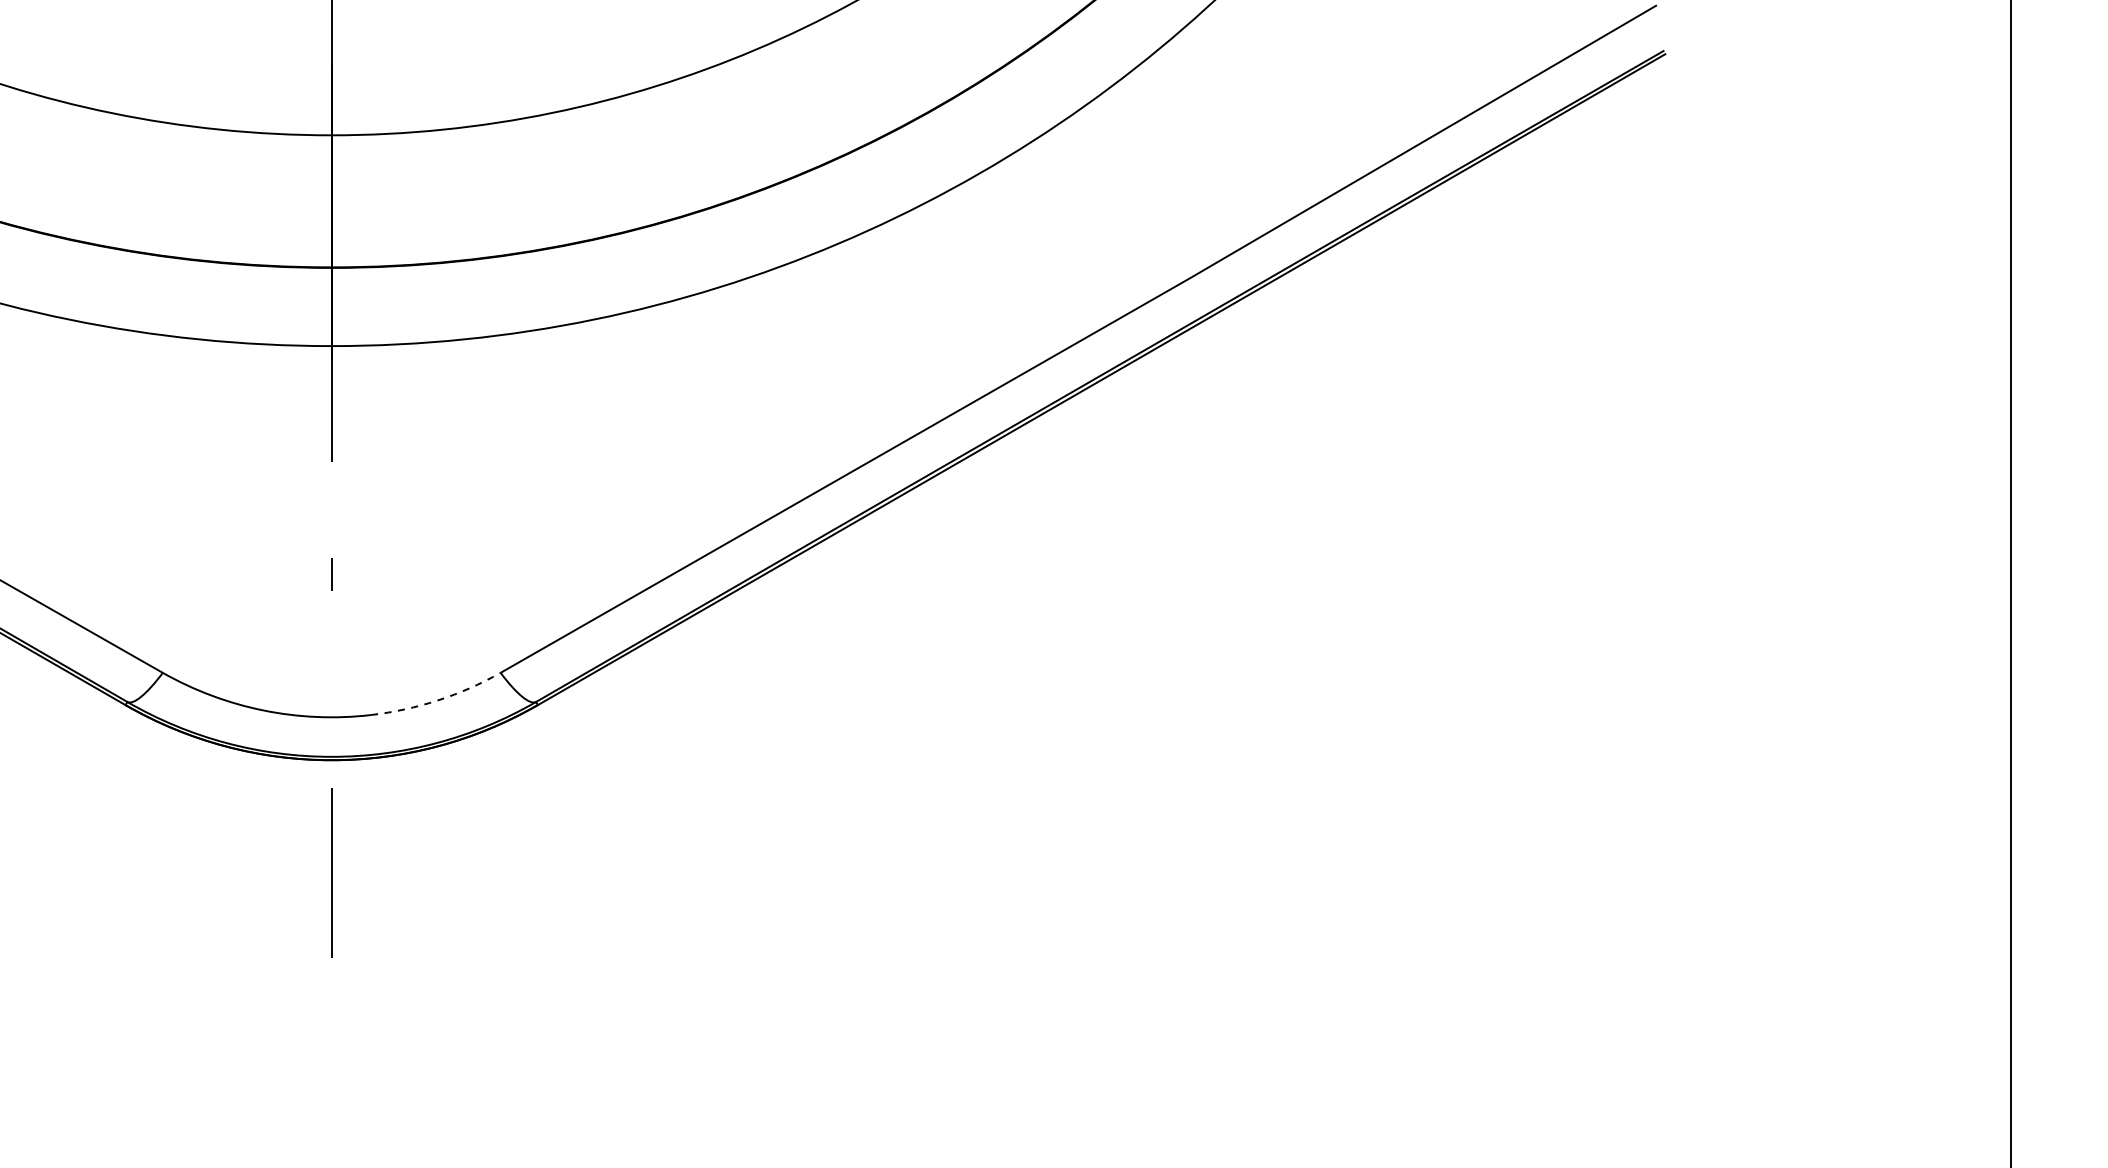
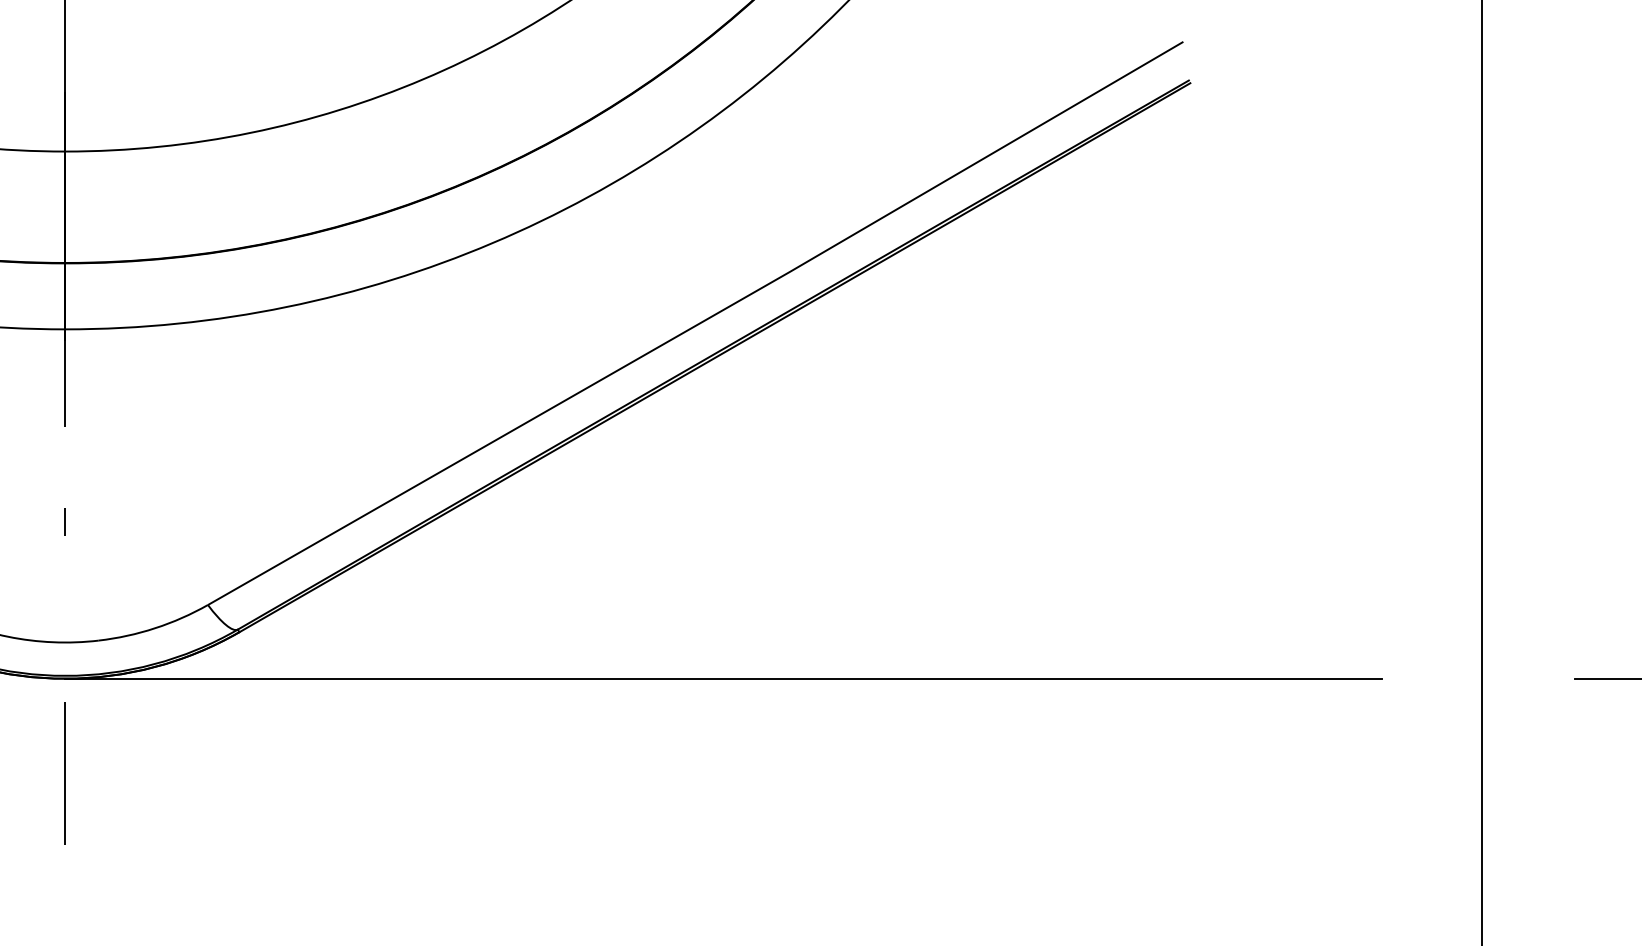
arc: (438, 700) -> (155, 628), dashed -> solid
line: (1111, 760) -> (723, 678), added

